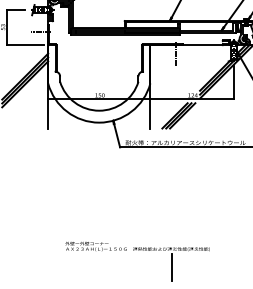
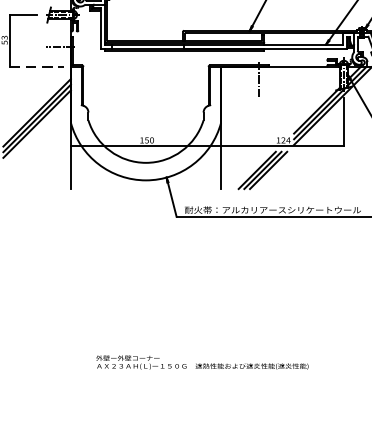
line: (25, 45) -> (37, 67), solid -> dashed
line: (171, 267) -> (252, 393), removed

